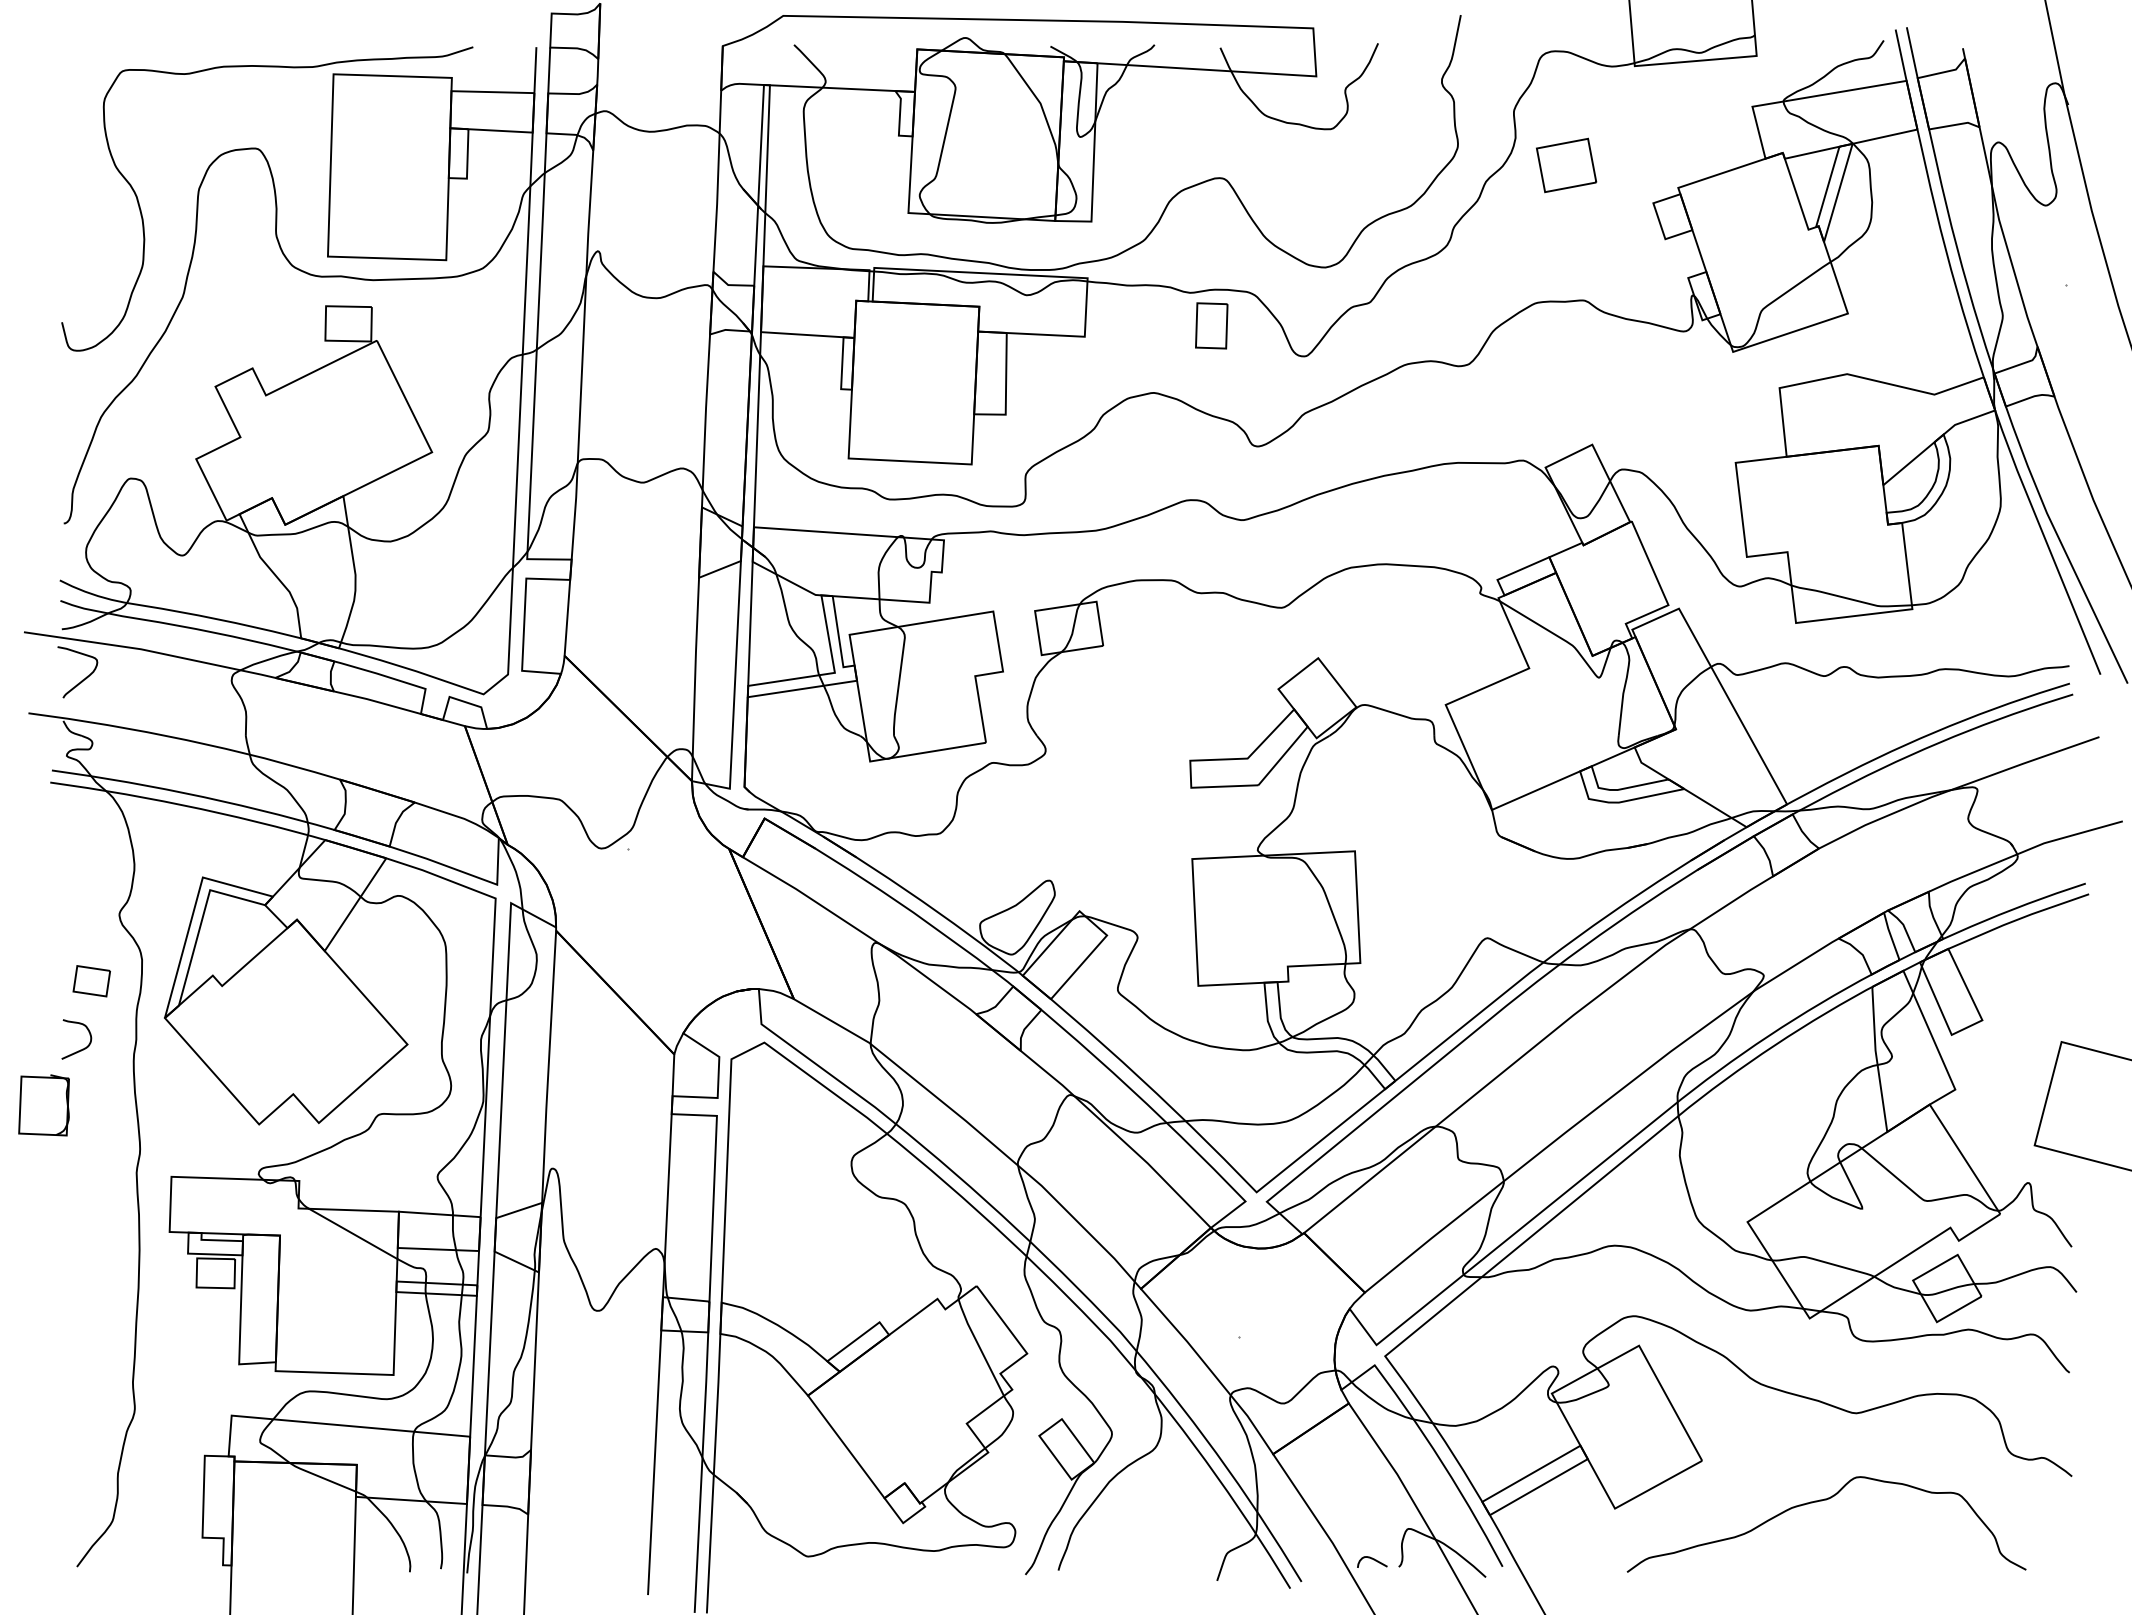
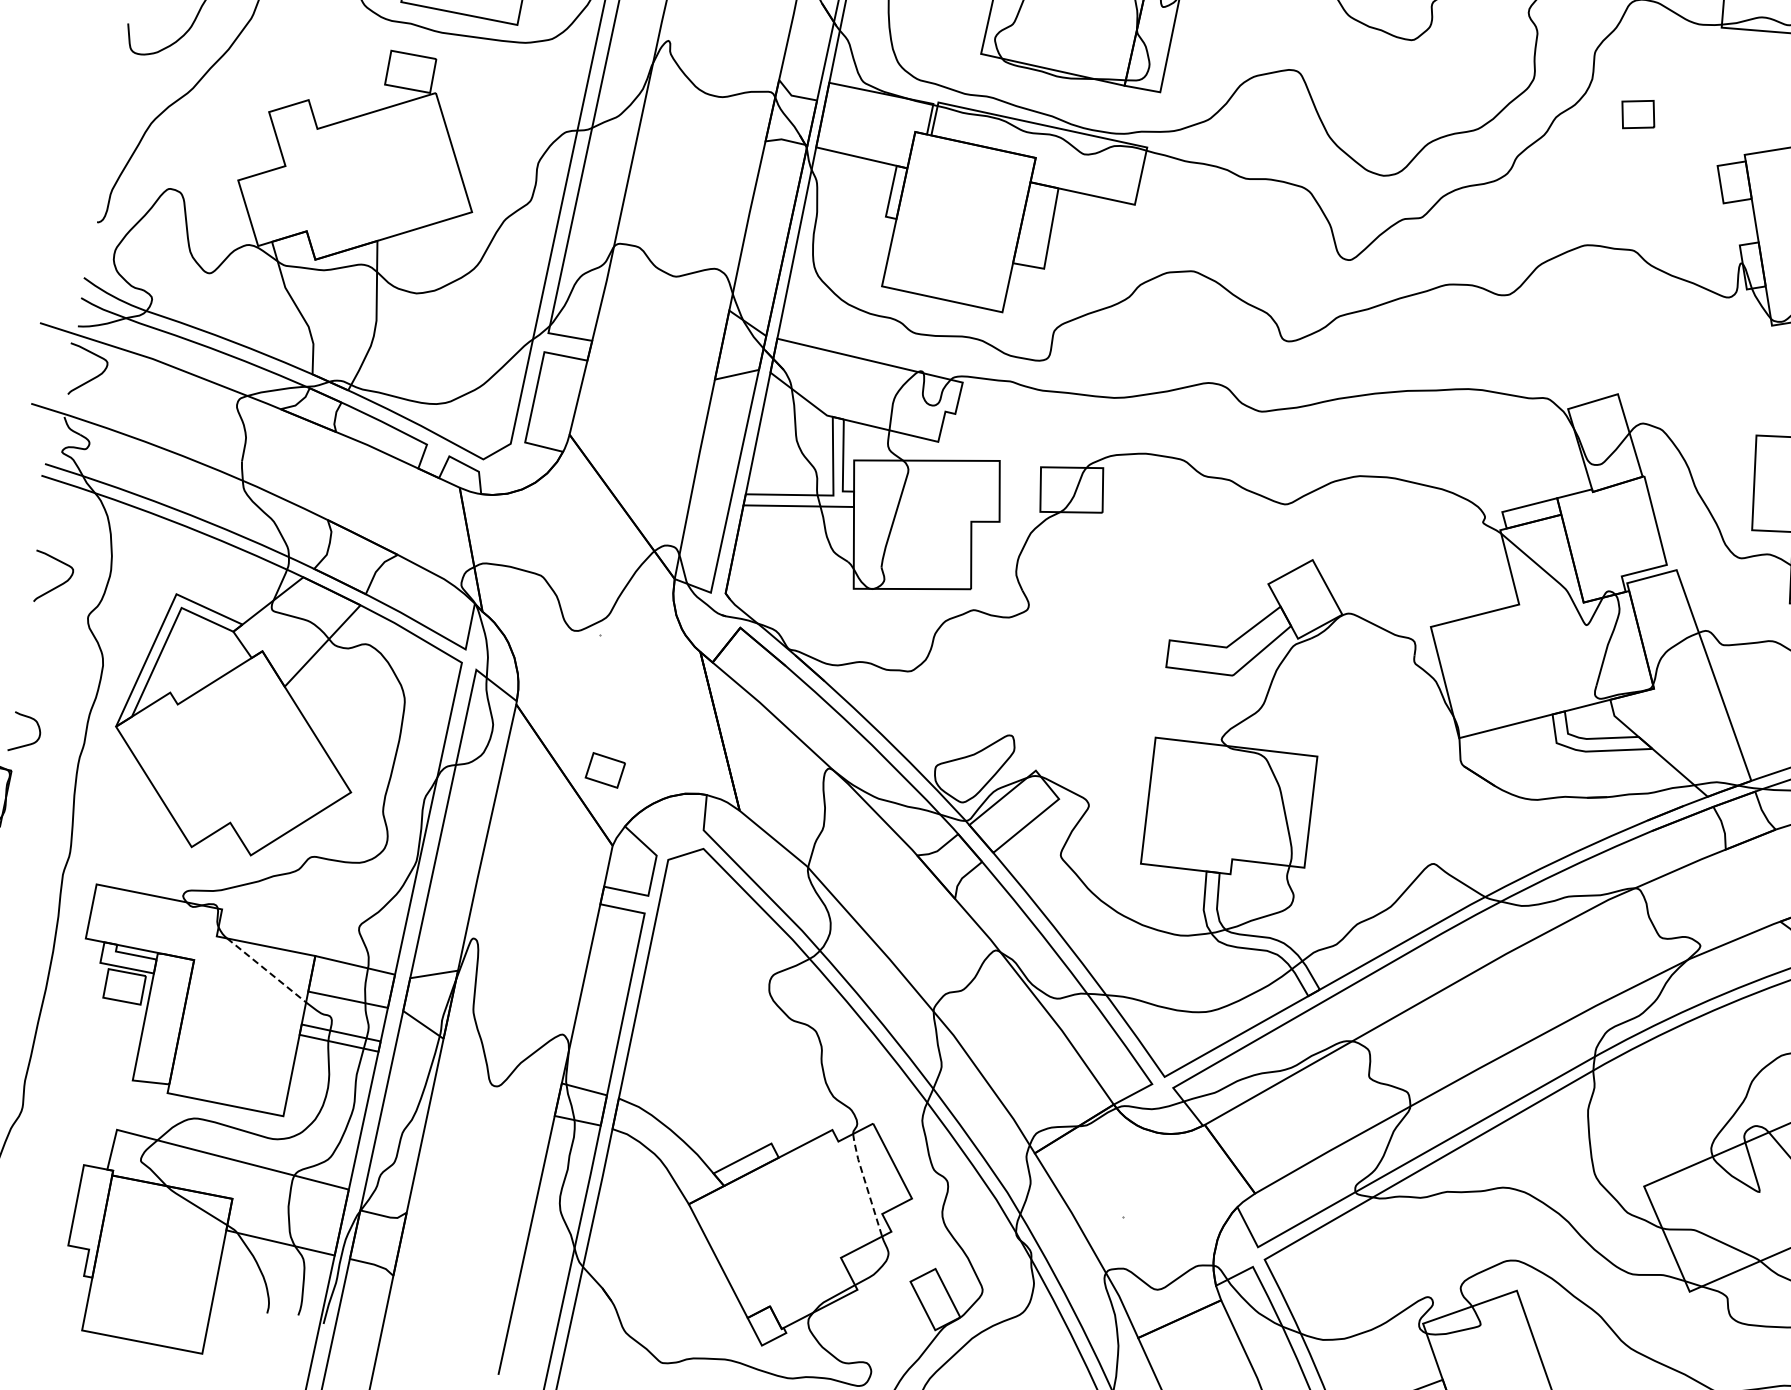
part: (1566, 165) -> (1638, 114), size x0.6
part: (1211, 325) -> (1261, 214), removed
curve: (82, 889) -> (55, 586), added
part: (91, 981) -> (605, 770), moved
line: (353, 1233) -> (266, 970), solid -> dashed
line: (979, 1346) -> (866, 1183), solid -> dashed

